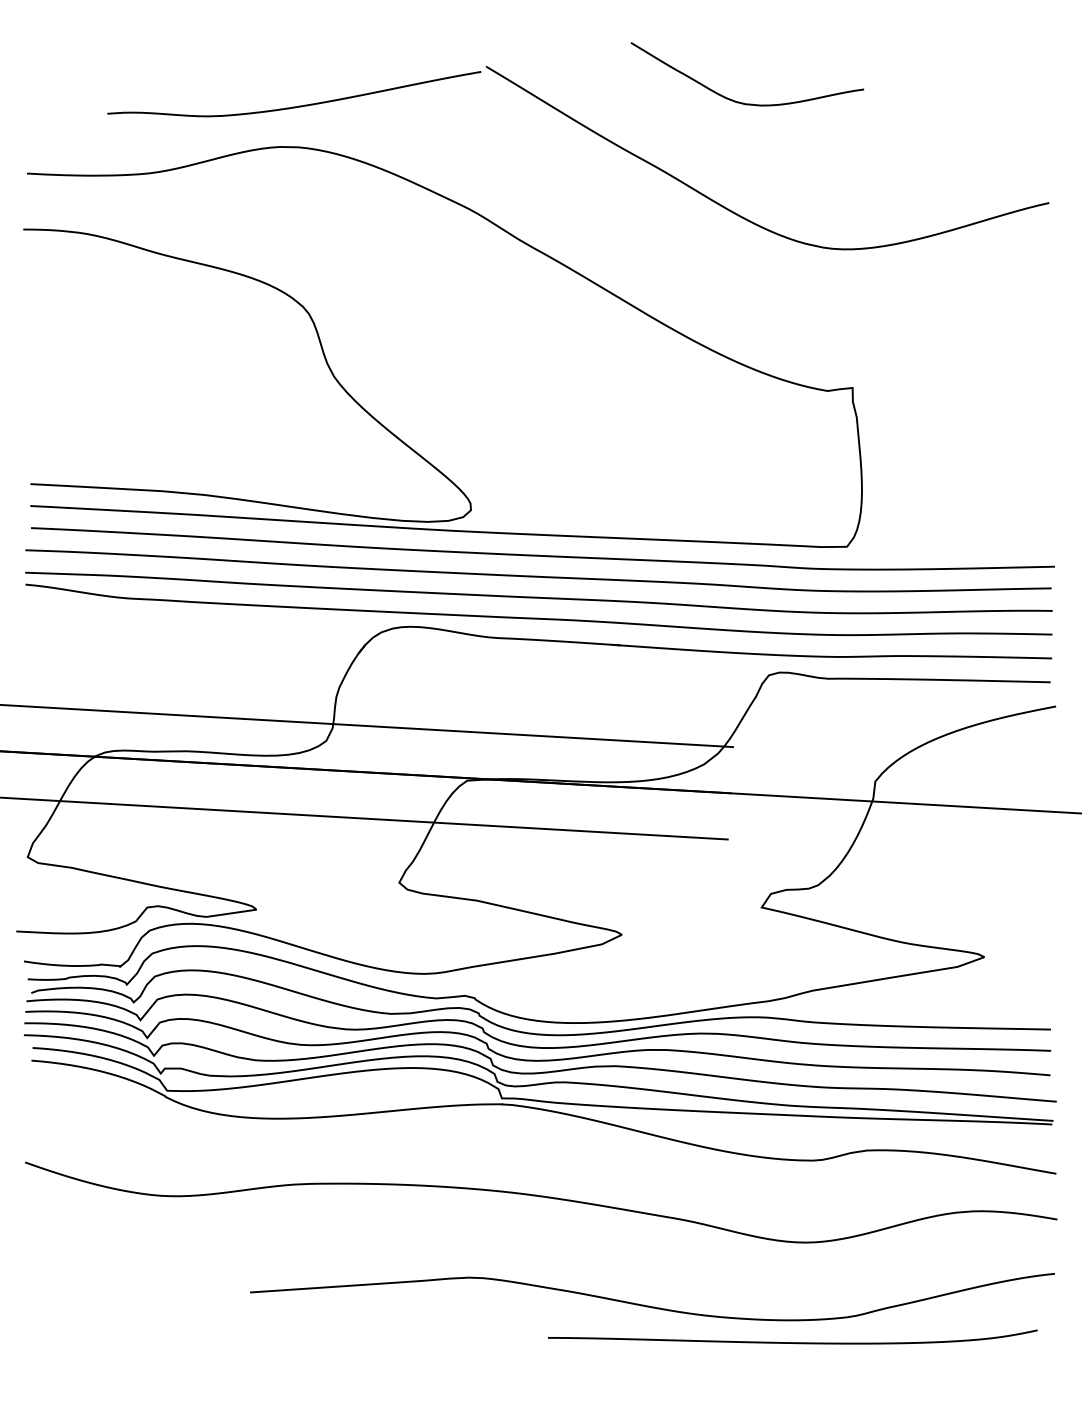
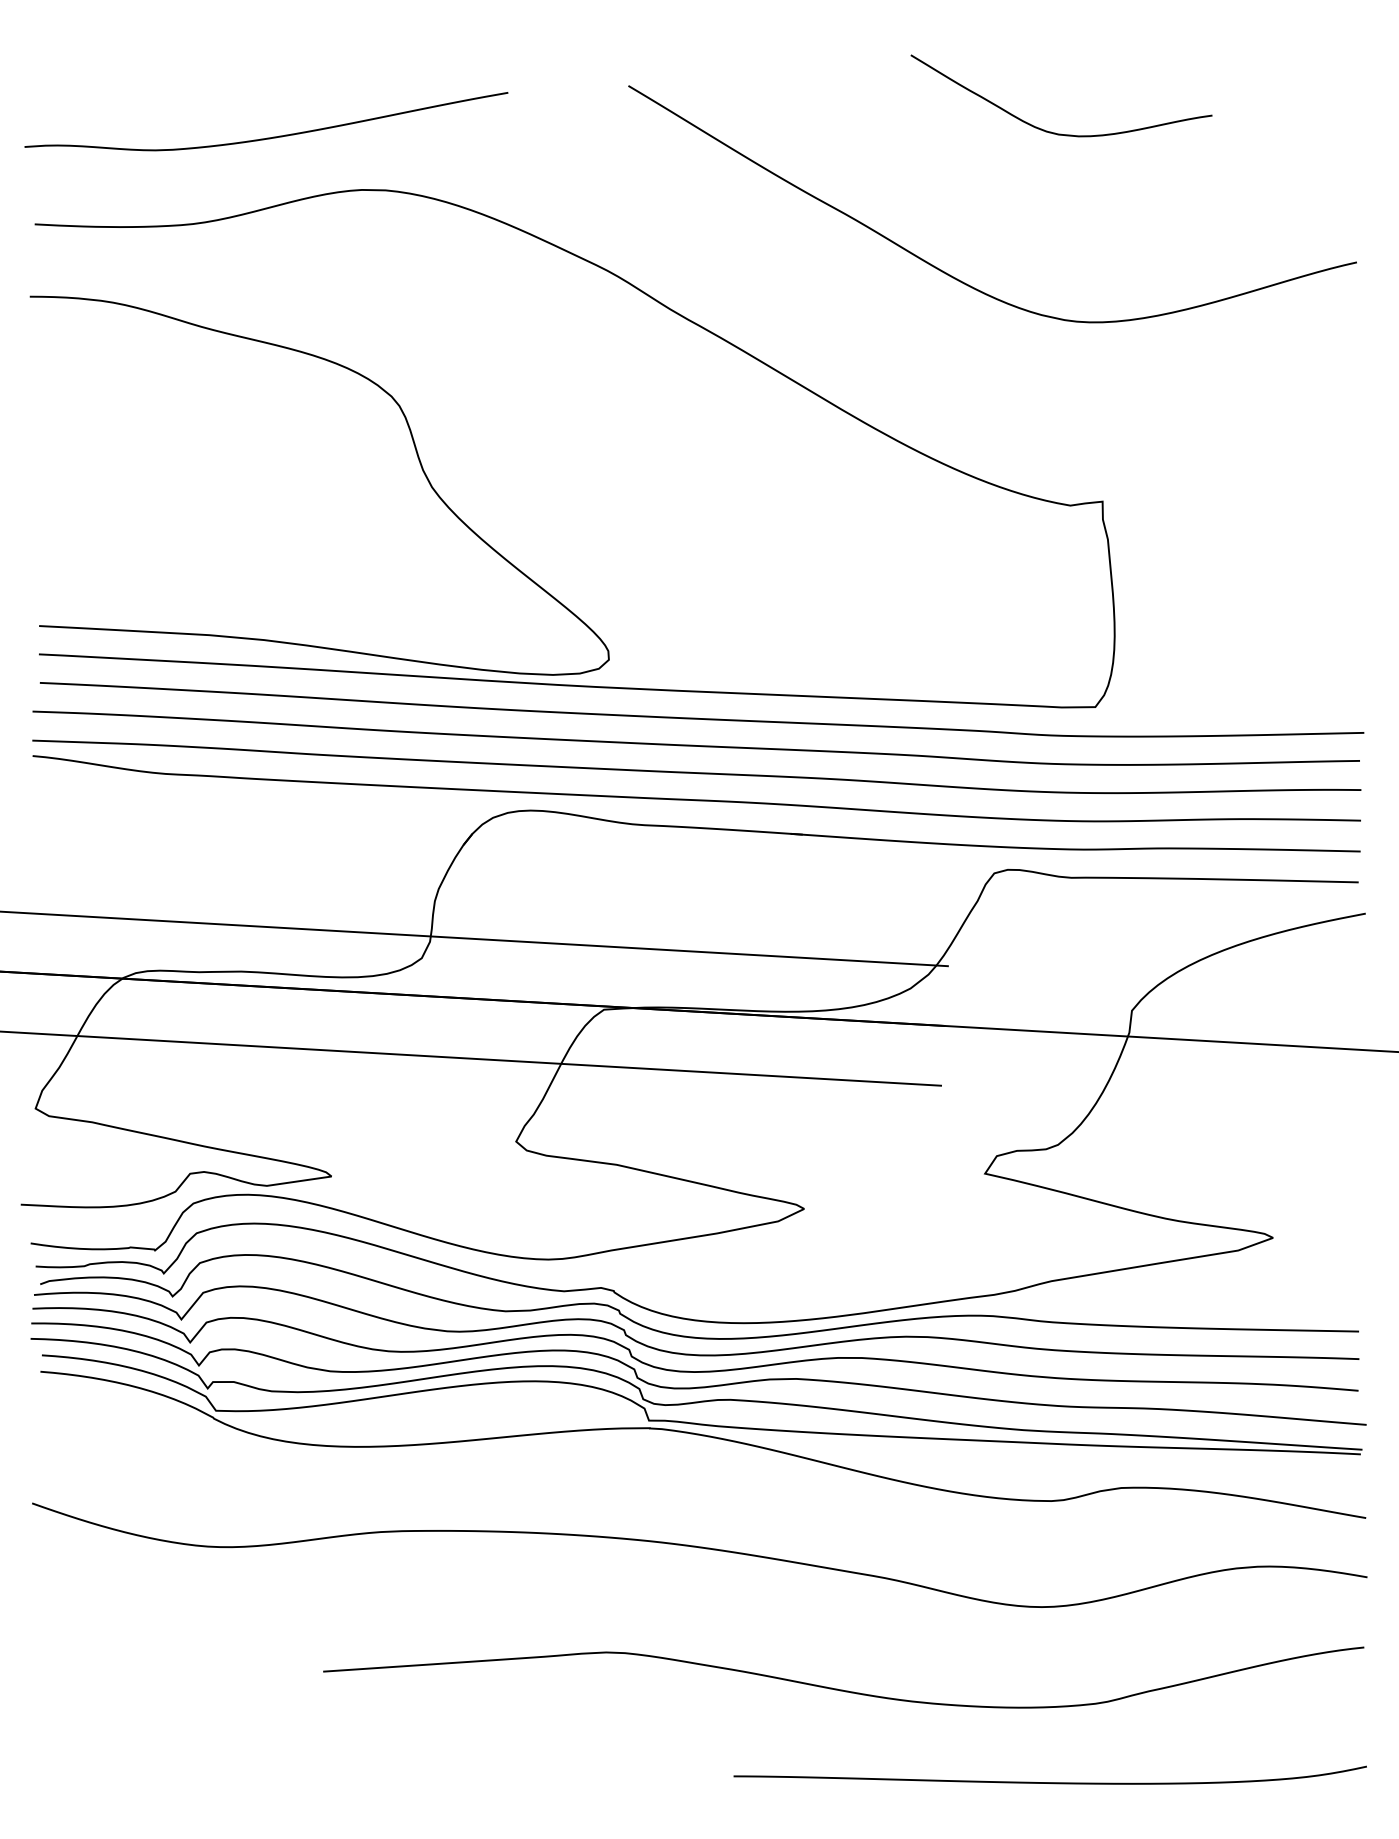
curve: (739, 101) -> (1051, 131), moved
curve: (295, 106) -> (267, 137), moved
curve: (792, 1342) -> (1049, 1782), moved

